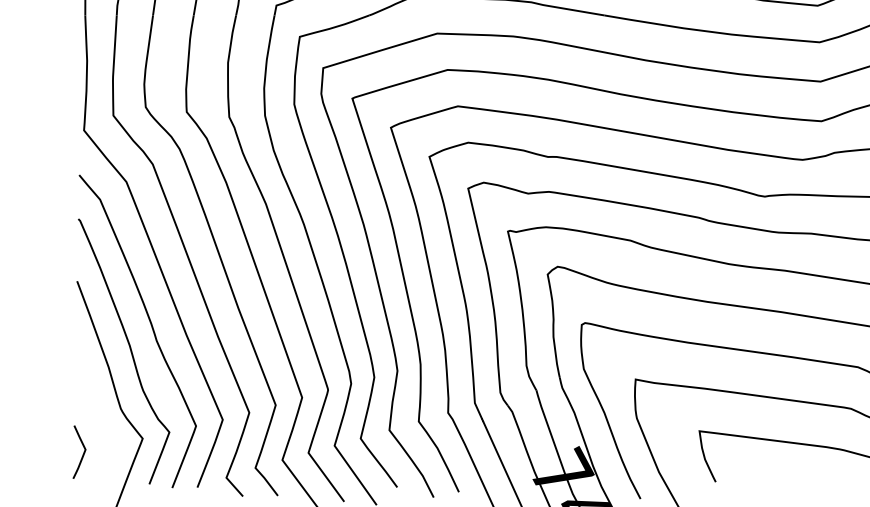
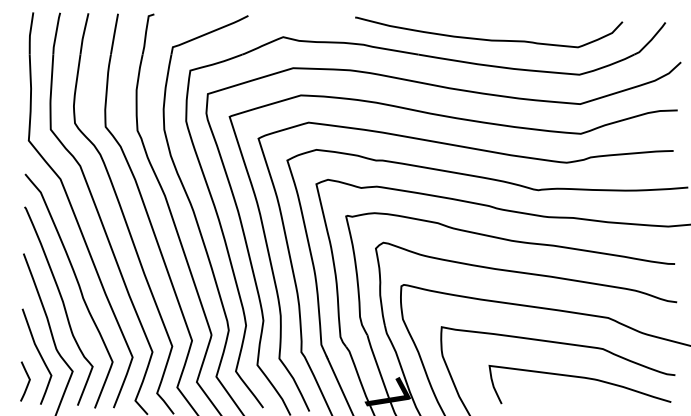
curve: (98, 417) -> (39, 355), added

